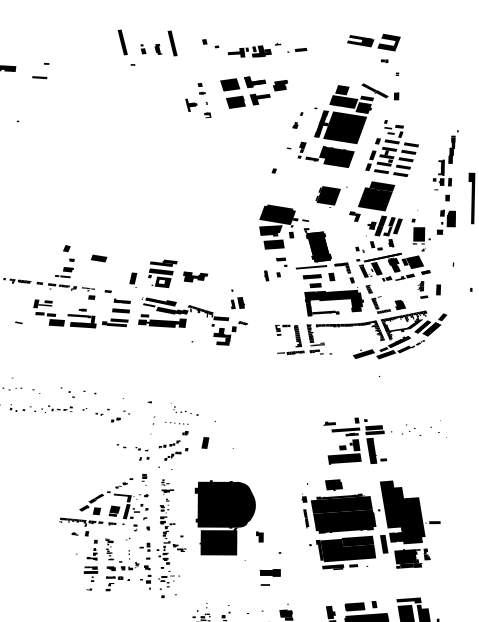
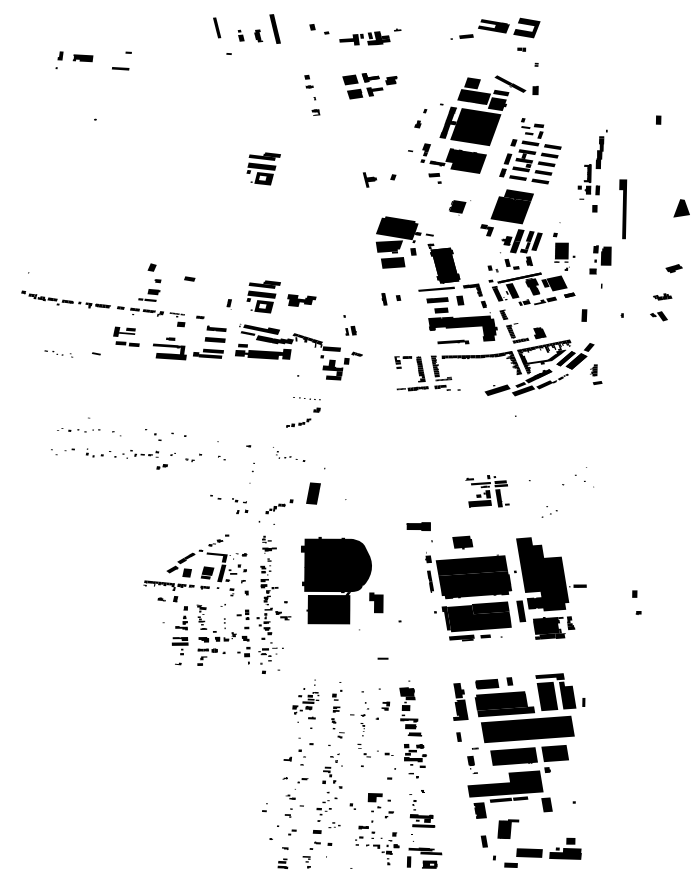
part: (122, 42) -> (216, 27), size x0.7
part: (296, 49) -> (461, 36), moved
part: (253, 92) -> (369, 86), size x0.7
part: (190, 104) -> (369, 179), moved
part: (162, 163) -> (263, 168), added
part: (331, 196) -> (459, 207), size x0.6
part: (446, 221) -> (600, 259), moved
part: (98, 258) -> (189, 278), size x0.6
part: (281, 262) -> (434, 178), moved
part: (132, 280) -> (228, 304), size x0.6
part: (423, 289) -> (596, 374), moved
part: (237, 302) -> (350, 330), size x0.7
fill: (308, 309) -> (433, 338), removed
fill: (56, 322) -> (140, 353), removed
part: (115, 419) -> (161, 466), moved
part: (408, 429) -> (549, 511), moved
part: (177, 440) -> (307, 418), moved
part: (355, 441) -> (487, 491), size x0.6
part: (204, 442) -> (312, 493), size x1.6
part: (144, 479) -> (242, 536), removed
fill: (339, 496) -> (469, 555), removed
part: (259, 536) -> (376, 602), size x1.6
part: (270, 572) -> (418, 526), moved

